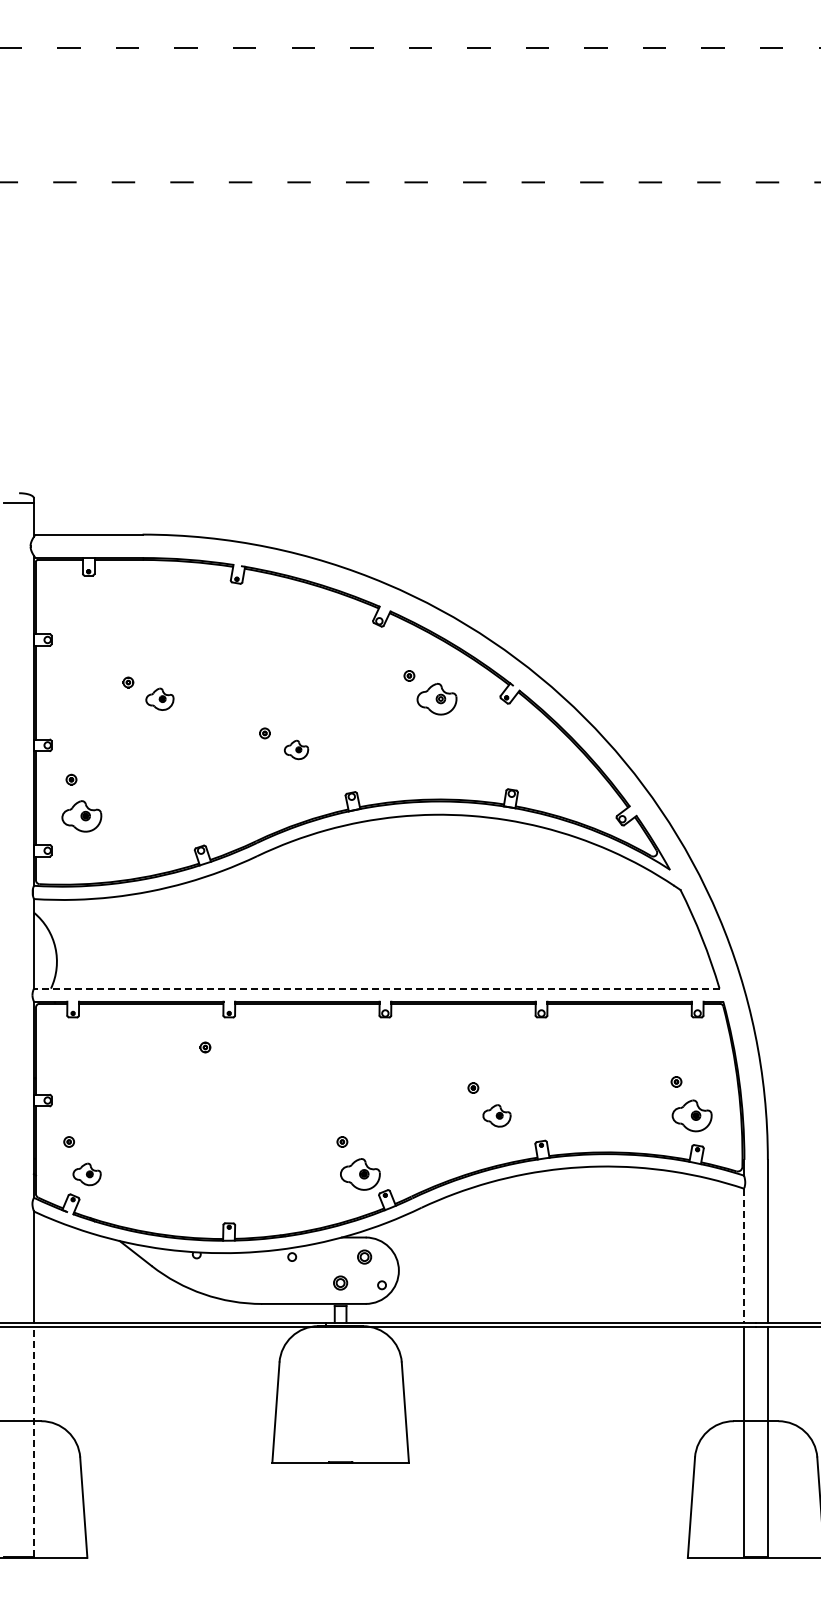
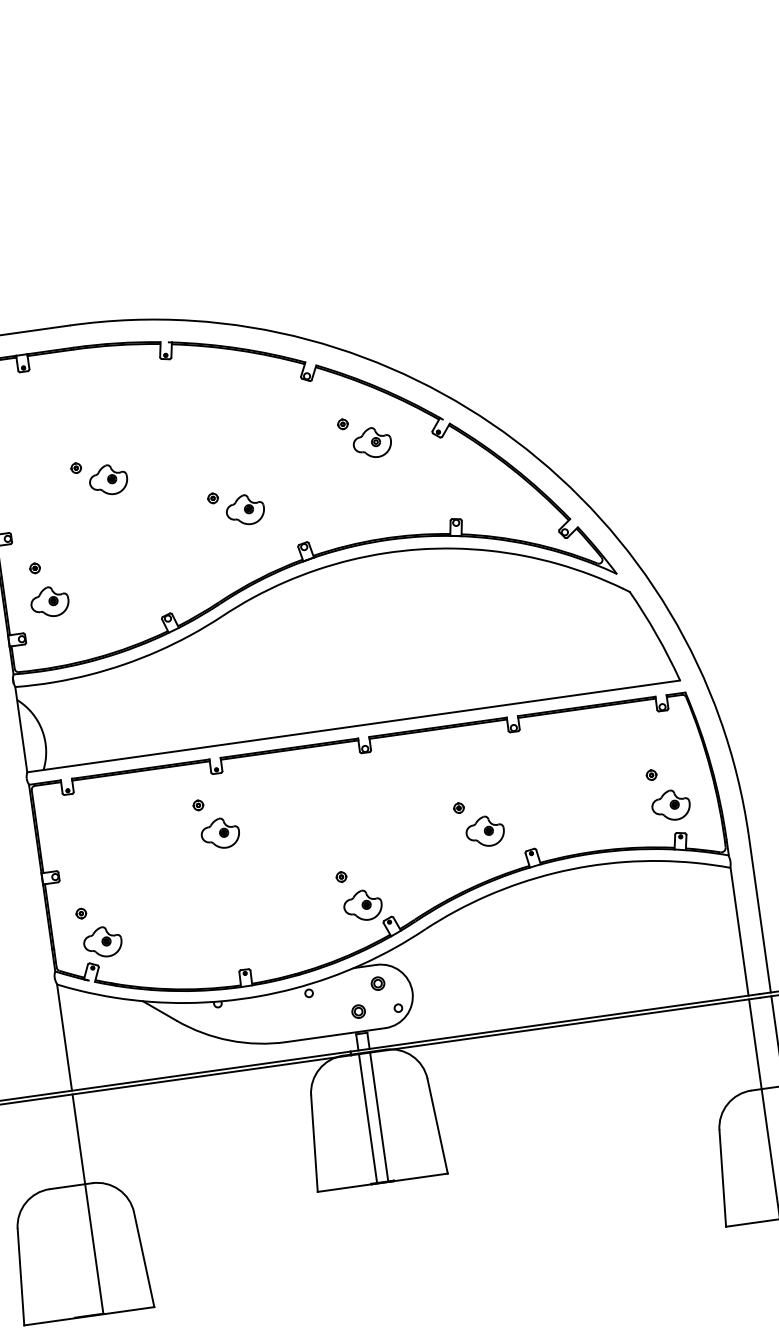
part: (159, 699) -> (108, 480), size x1.43
part: (296, 749) -> (245, 509), size x1.67
line: (376, 988) -> (353, 726), dashed -> solid
part: (223, 1079) -> (219, 833), added
part: (496, 1115) -> (484, 831), size x1.43
part: (86, 1174) -> (102, 942), size x1.43
line: (744, 1256) -> (739, 932), dashed -> solid
line: (334, 1394) -> (367, 1118), added
line: (346, 1394) -> (379, 1116), added
line: (33, 1441) -> (87, 1203), dashed -> solid

